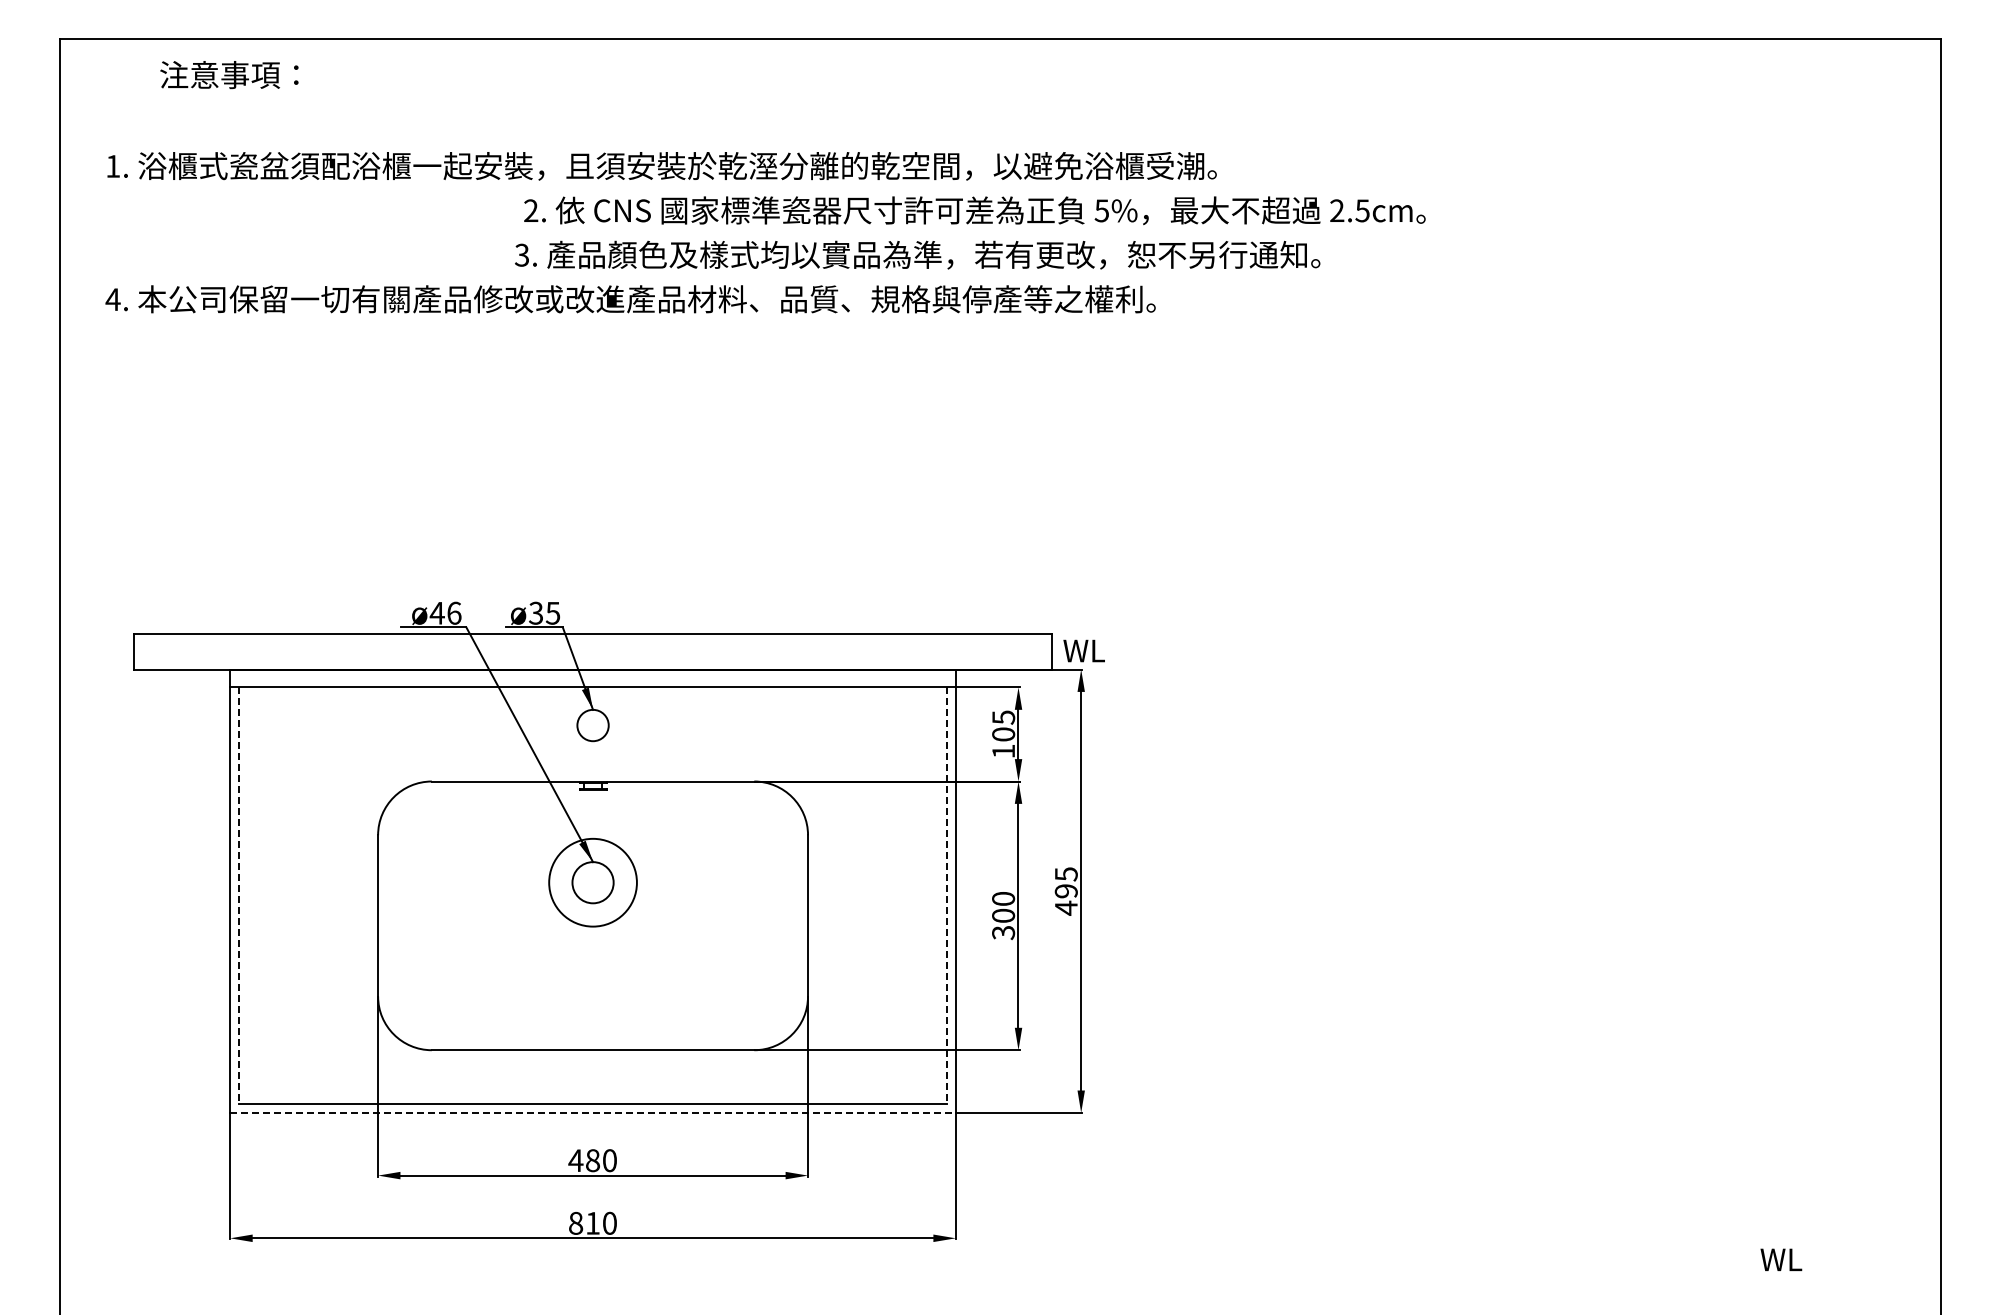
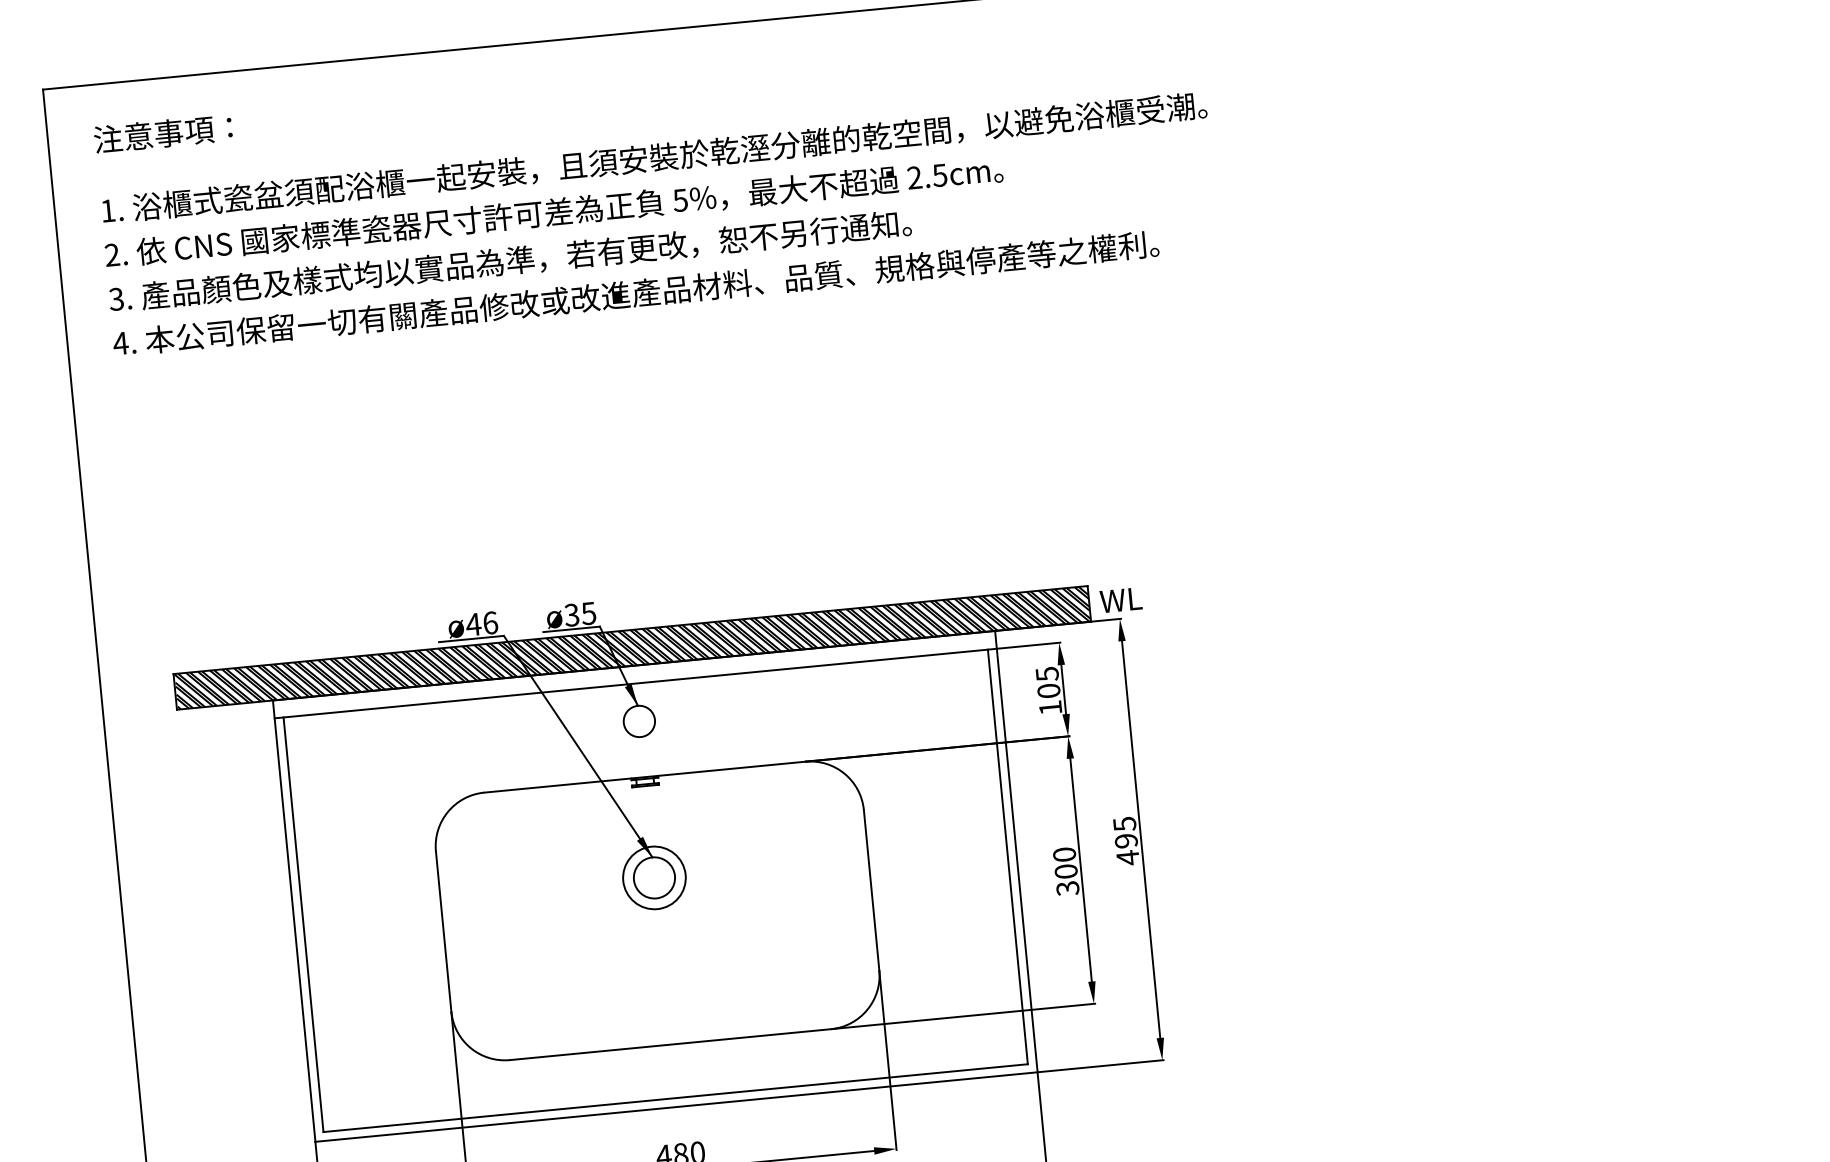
text: (229, 75) -> (163, 134), moved
text: (974, 210) -> (553, 212), moved
text: (917, 254) -> (510, 260), moved
hatch: (593, 651) -> (632, 647), added
circle: (592, 882) -> (653, 877), size x0.71
line: (239, 896) -> (303, 925), dashed -> solid
line: (946, 896) -> (1007, 857), dashed -> solid
line: (593, 1112) -> (676, 1106), dashed -> solid

